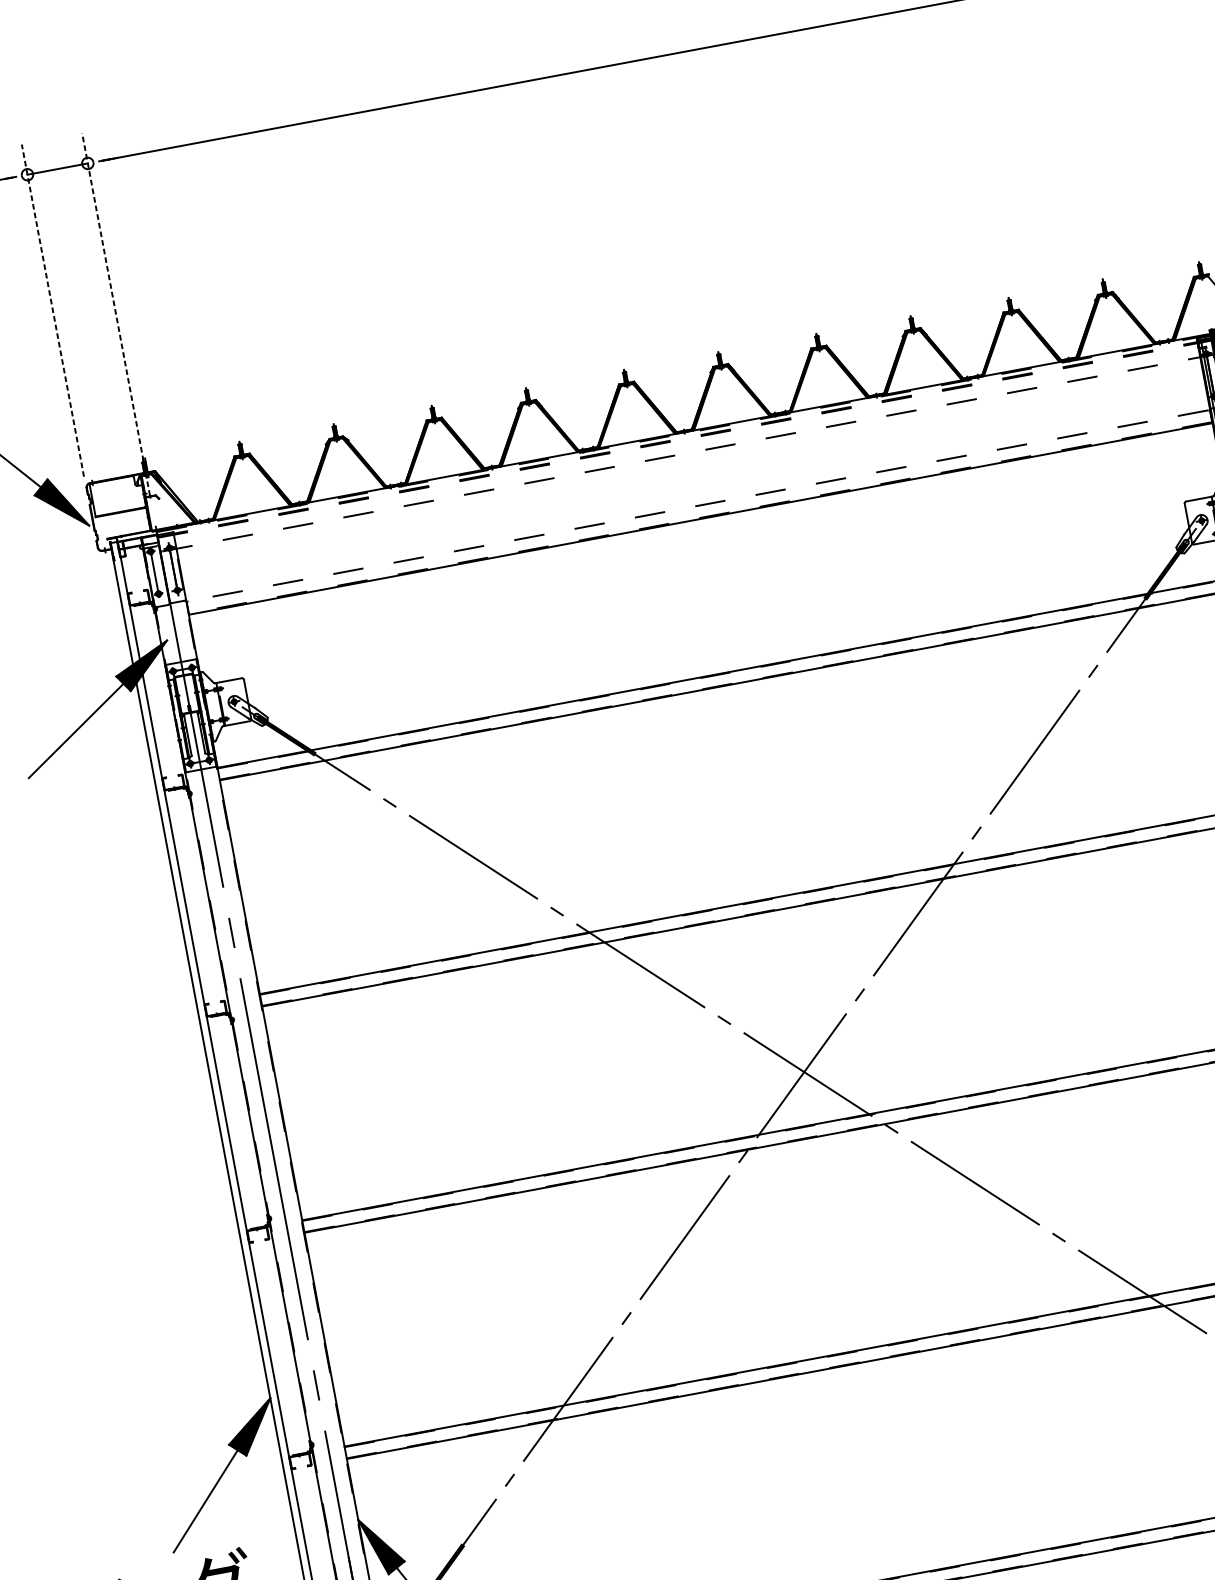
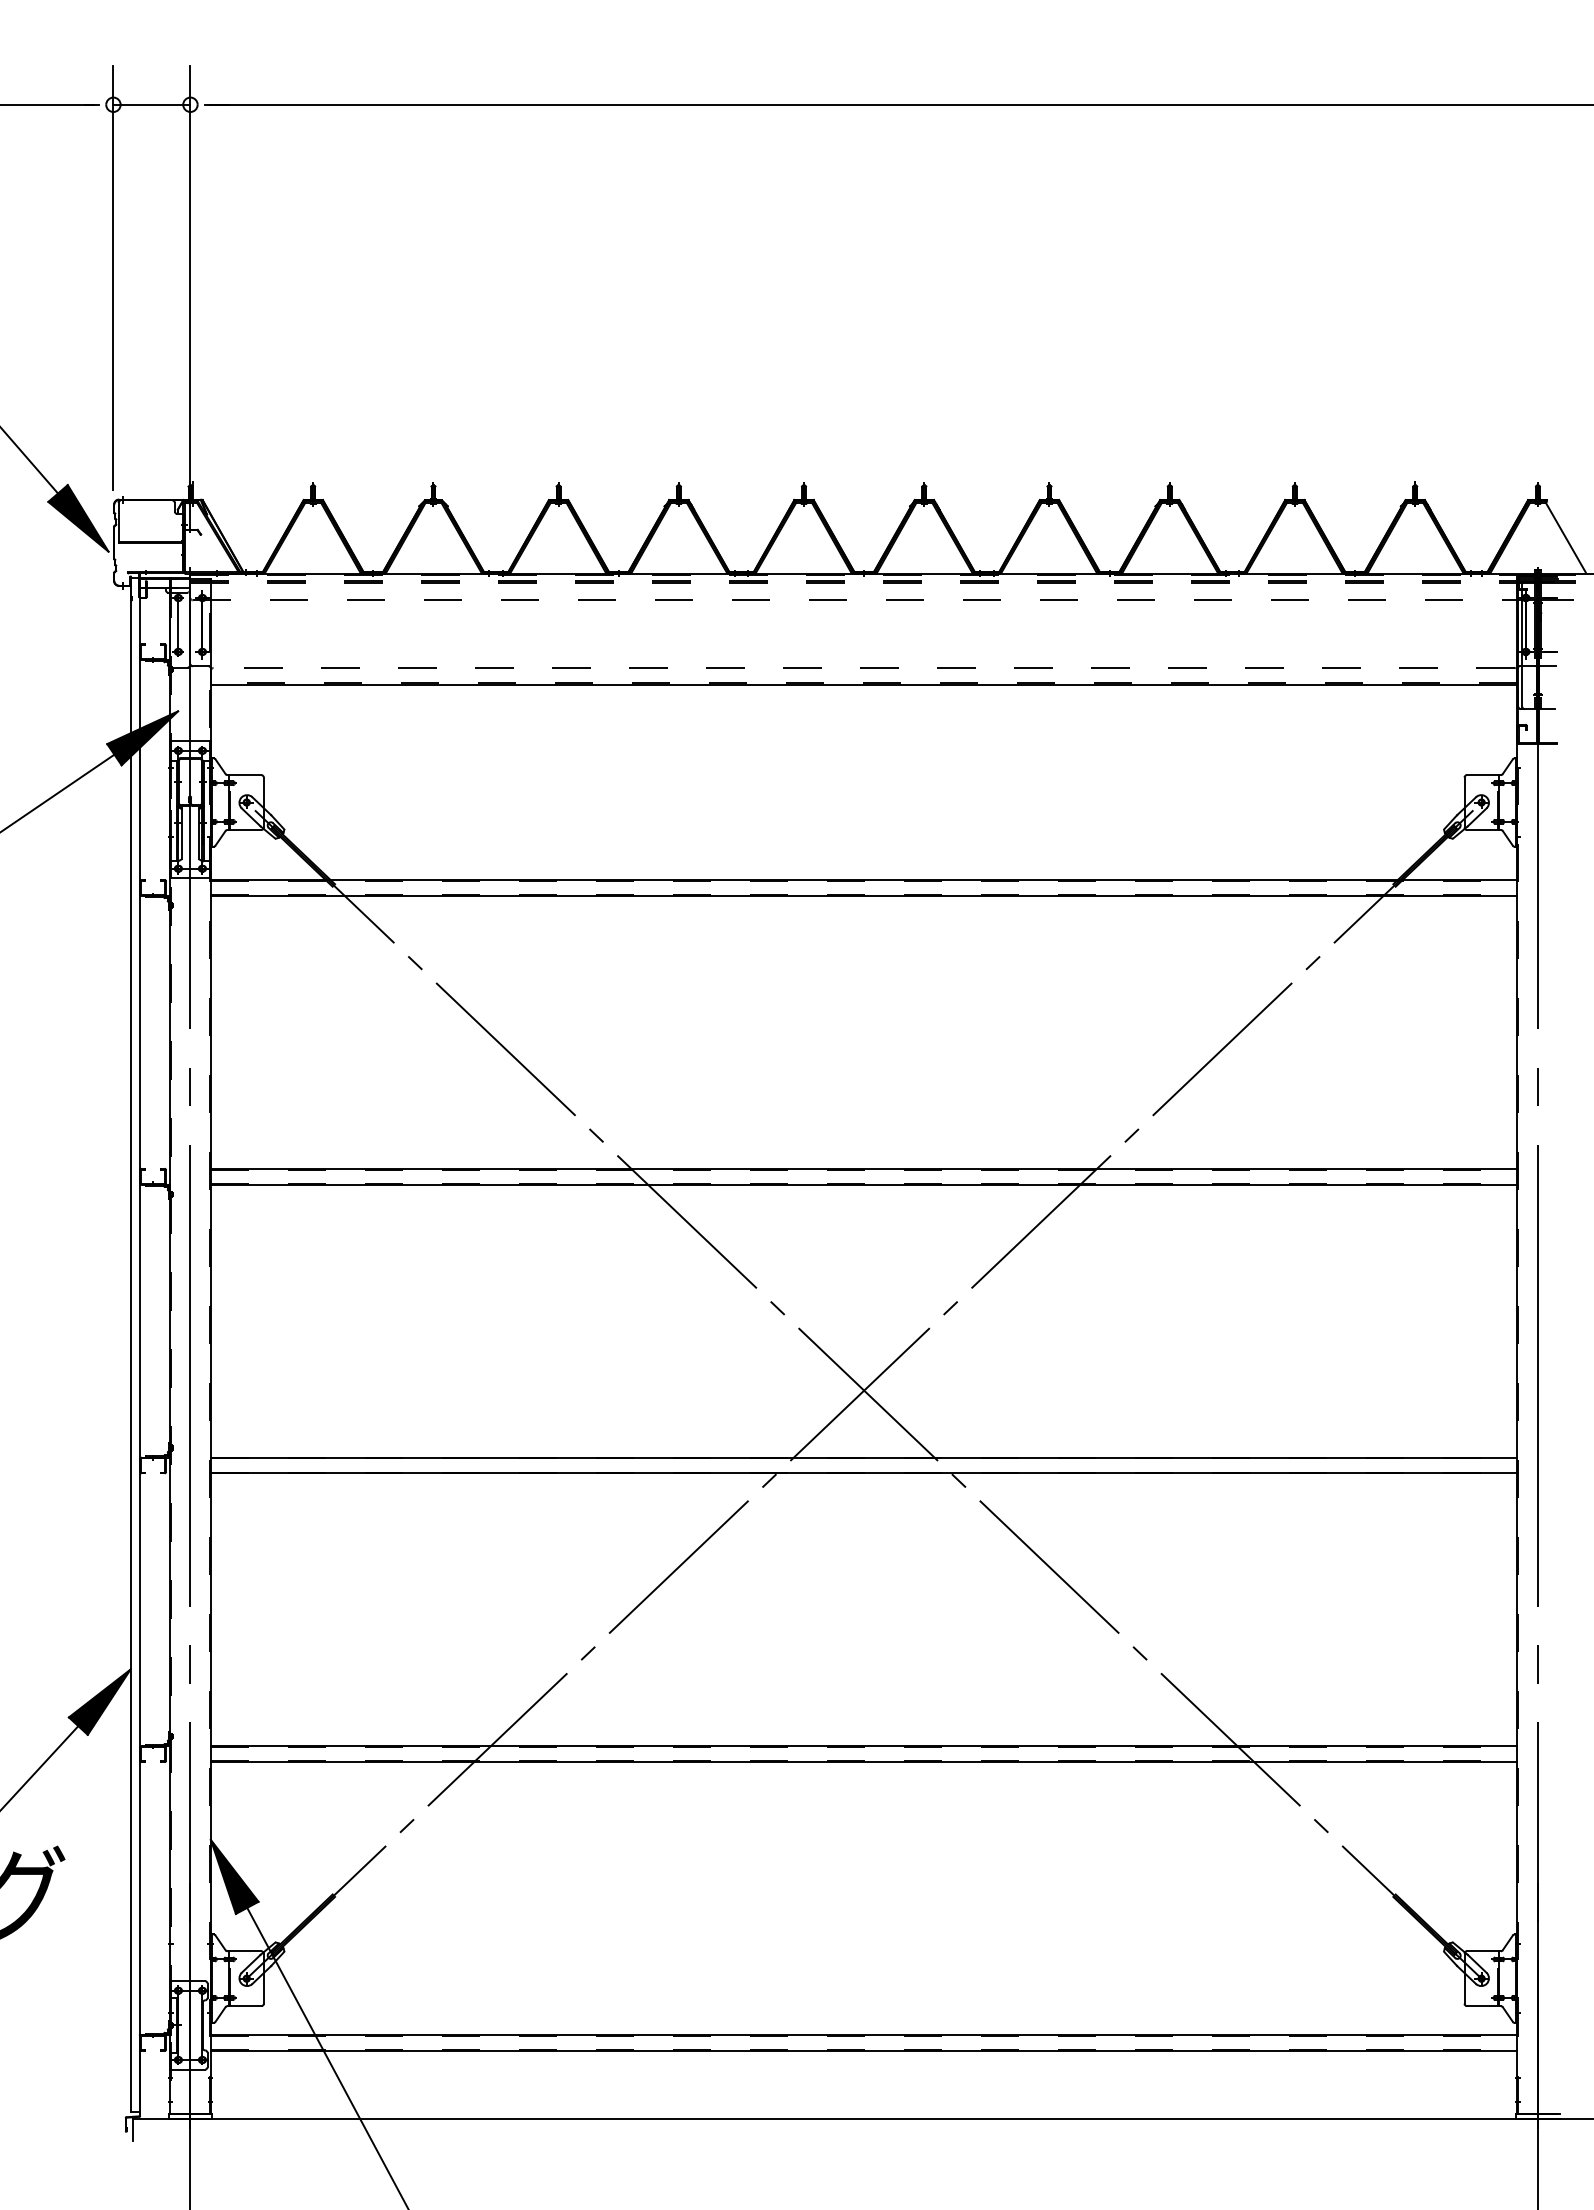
line: (53, 310) -> (113, 278), dashed -> solid
line: (116, 314) -> (190, 297), dashed -> solid

